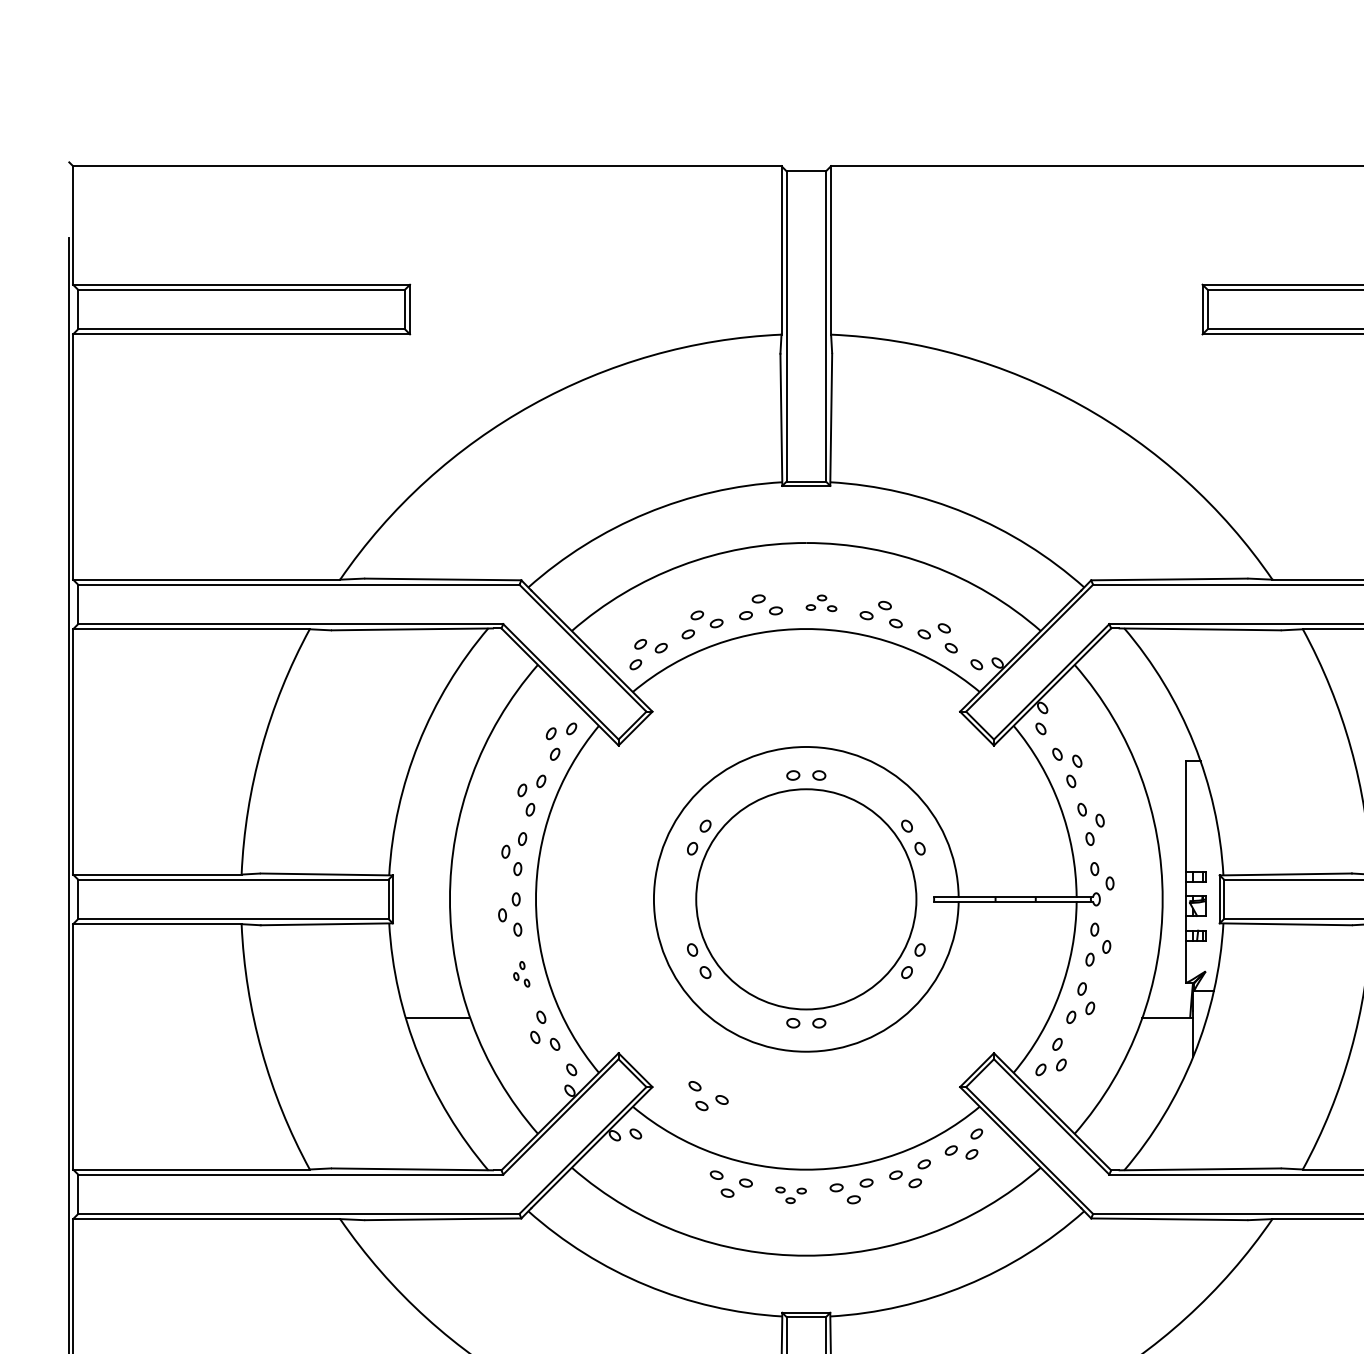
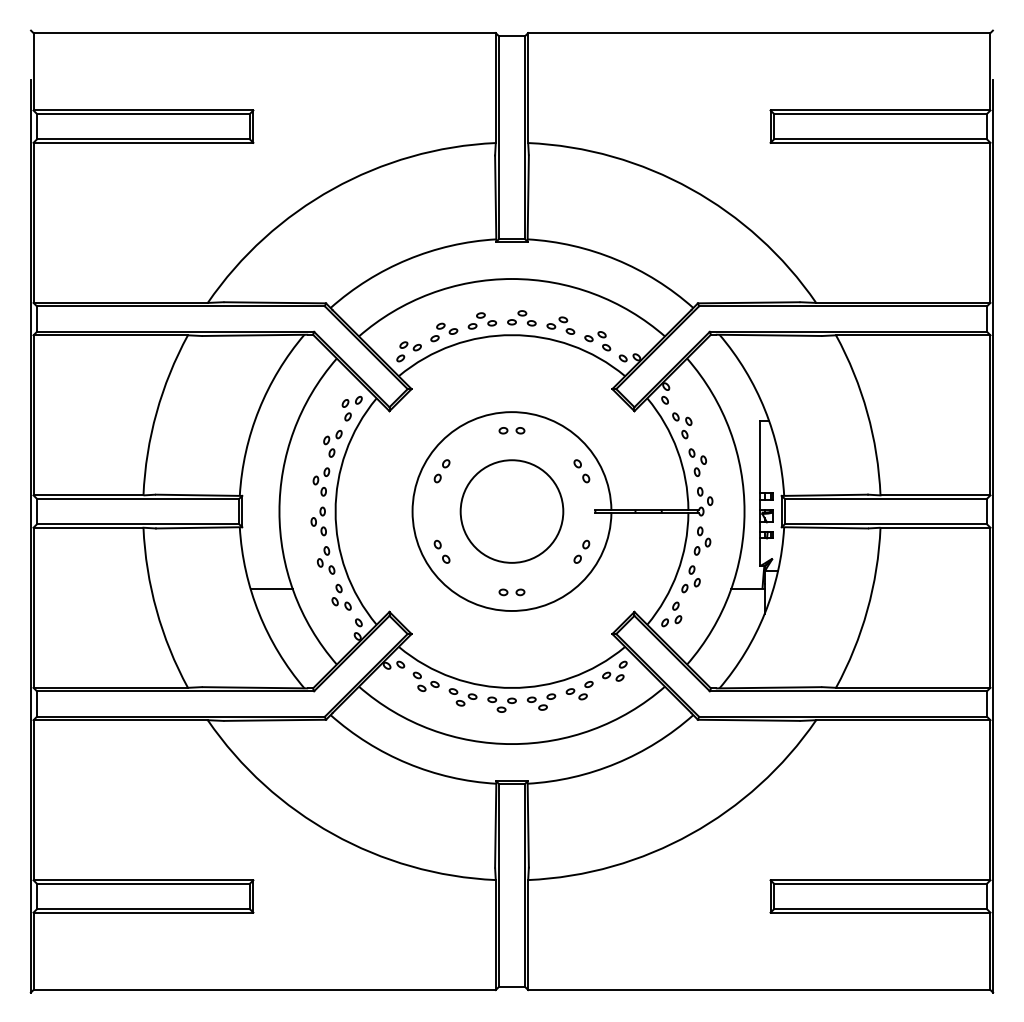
part: (820, 603) -> (521, 318), size x1.43
circle: (805, 899) -> (511, 511), size x0.71
part: (522, 974) -> (326, 560), size x1.67
part: (707, 1095) -> (425, 681), moved
part: (790, 1195) -> (501, 704), size x1.43

